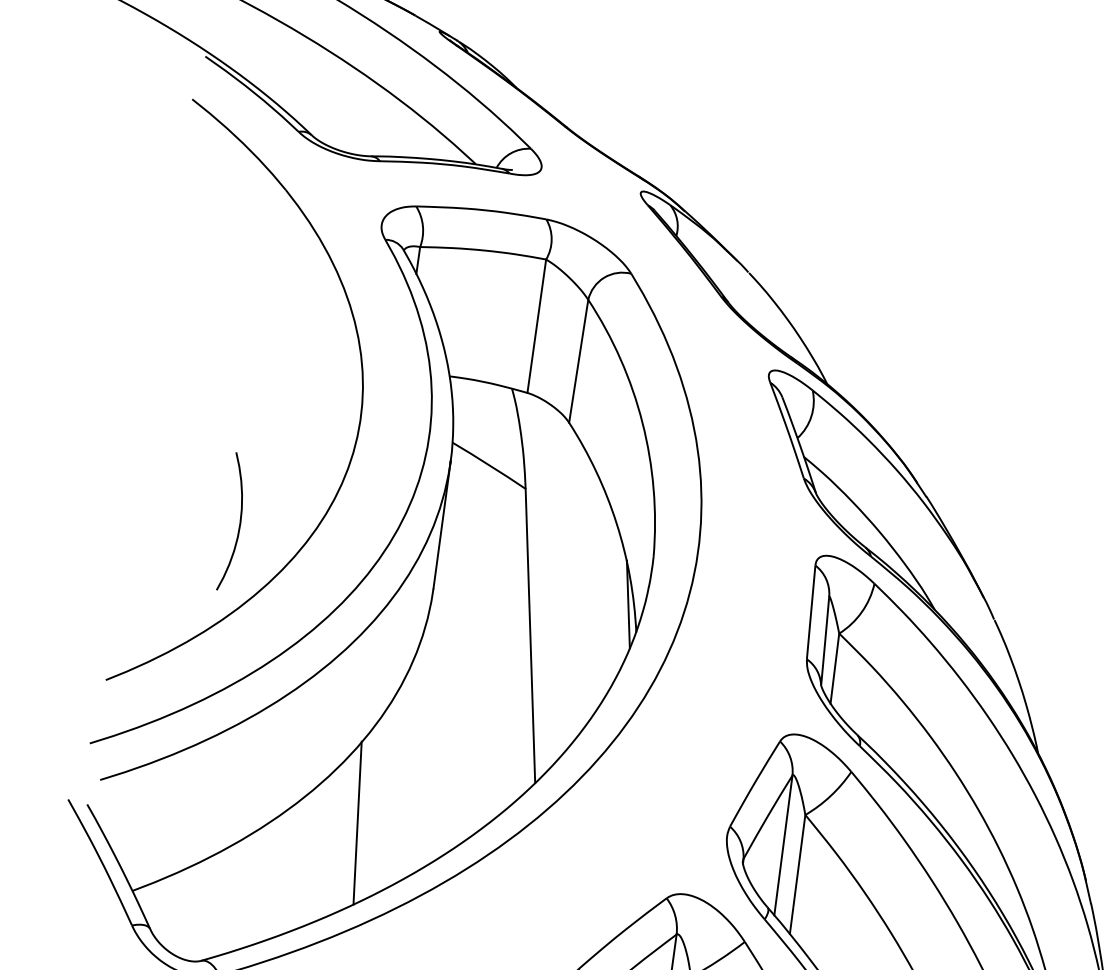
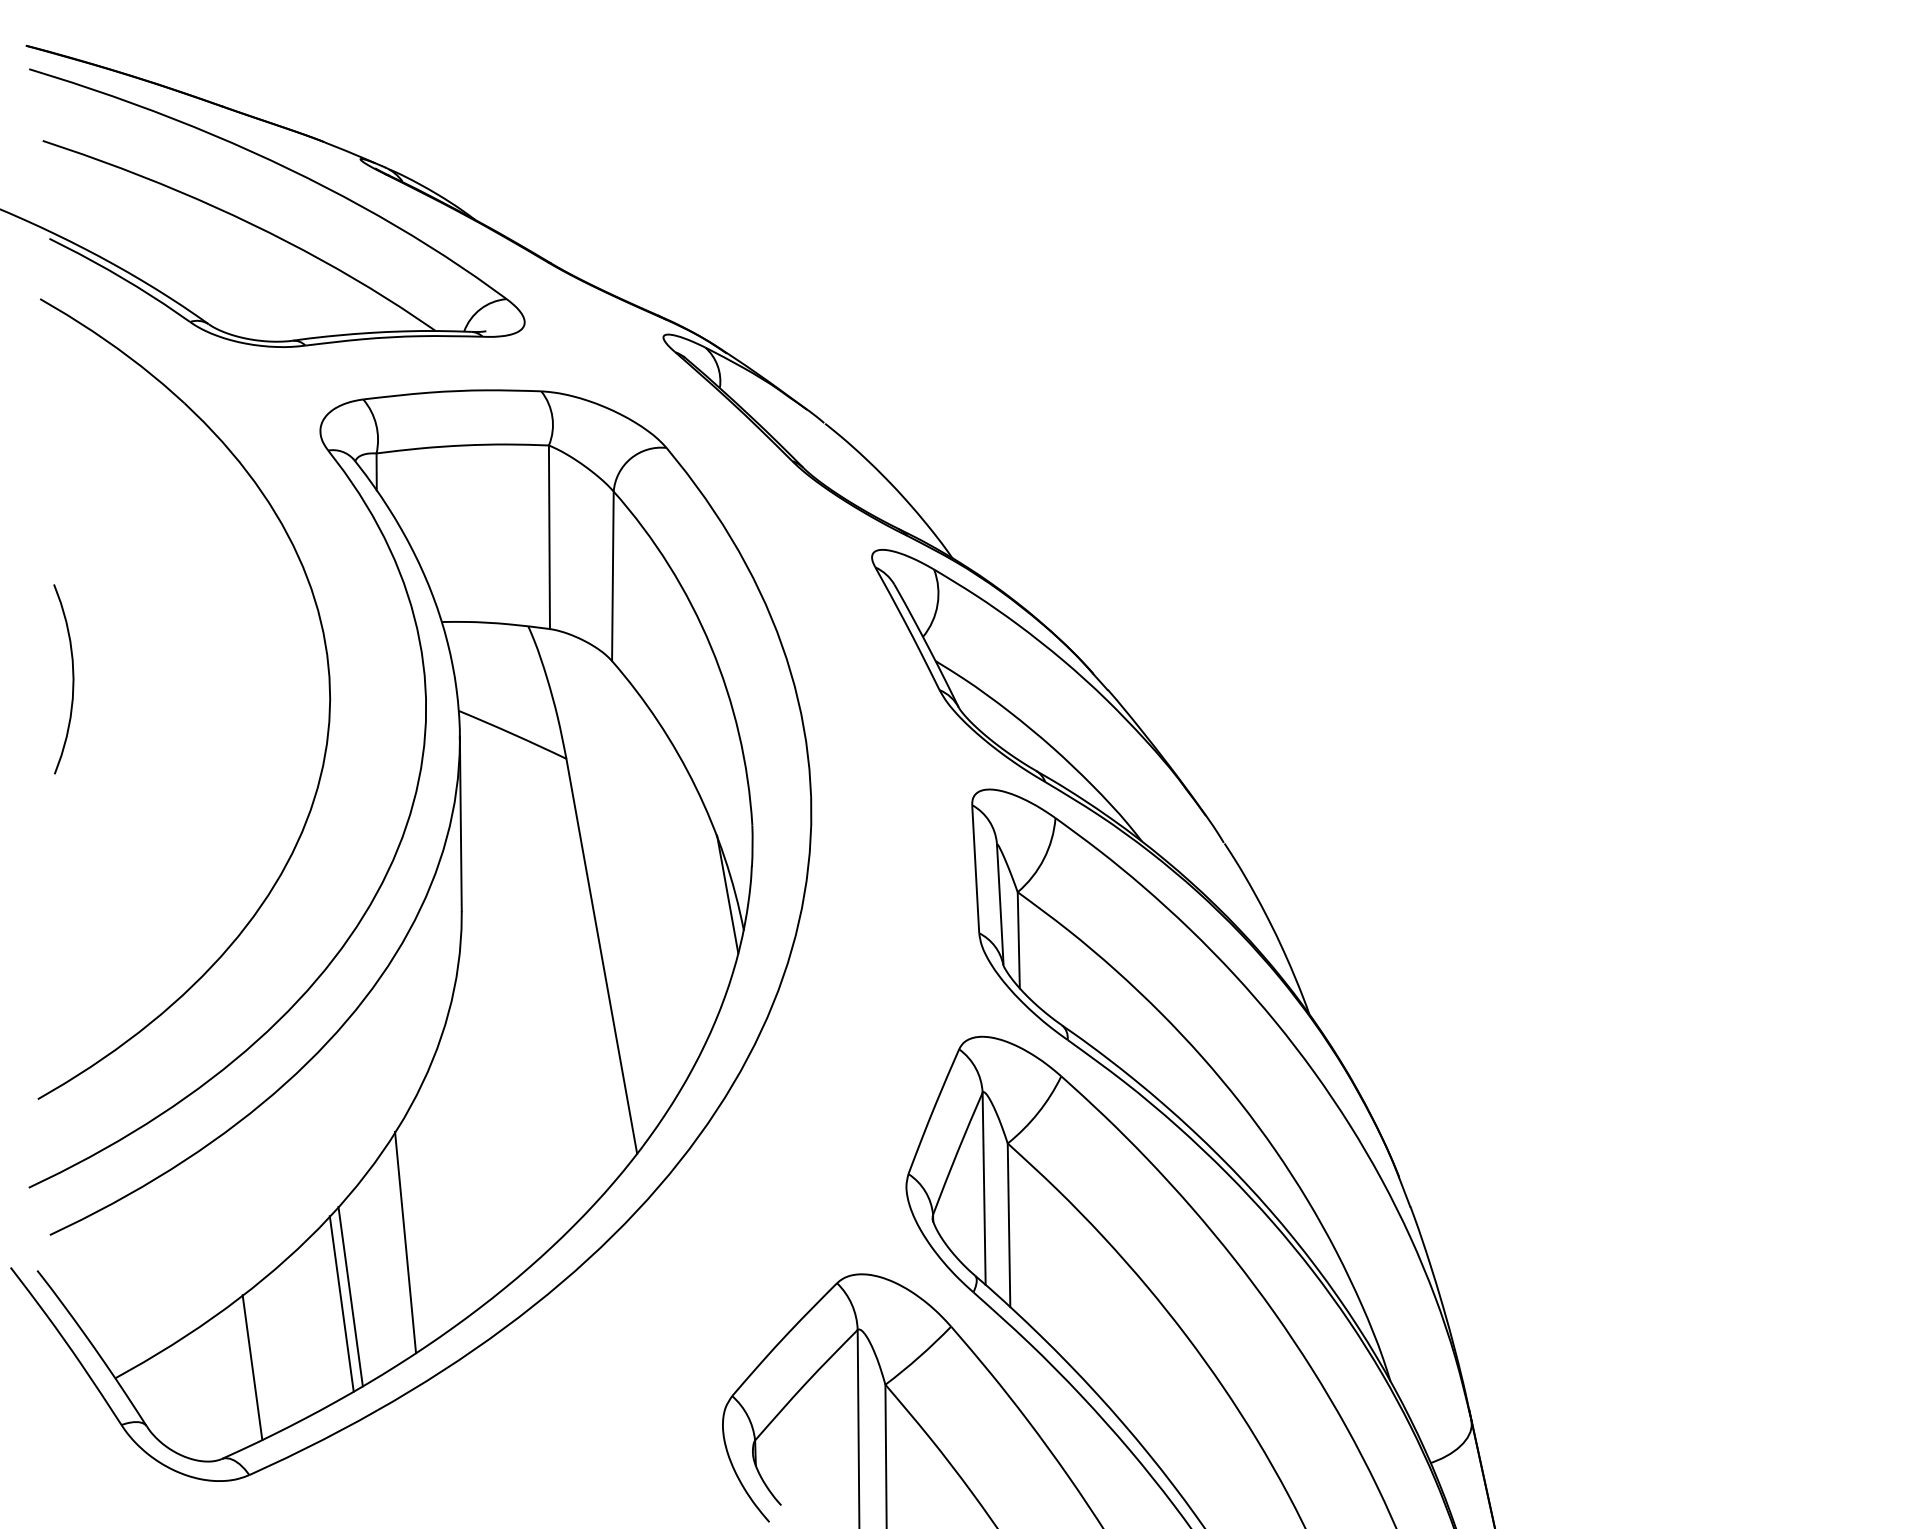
curve: (239, 523) -> (72, 679), moved
line: (311, 856) -> (350, 1296), added
line: (304, 860) -> (341, 1303), added
line: (233, 897) -> (252, 1367), added

